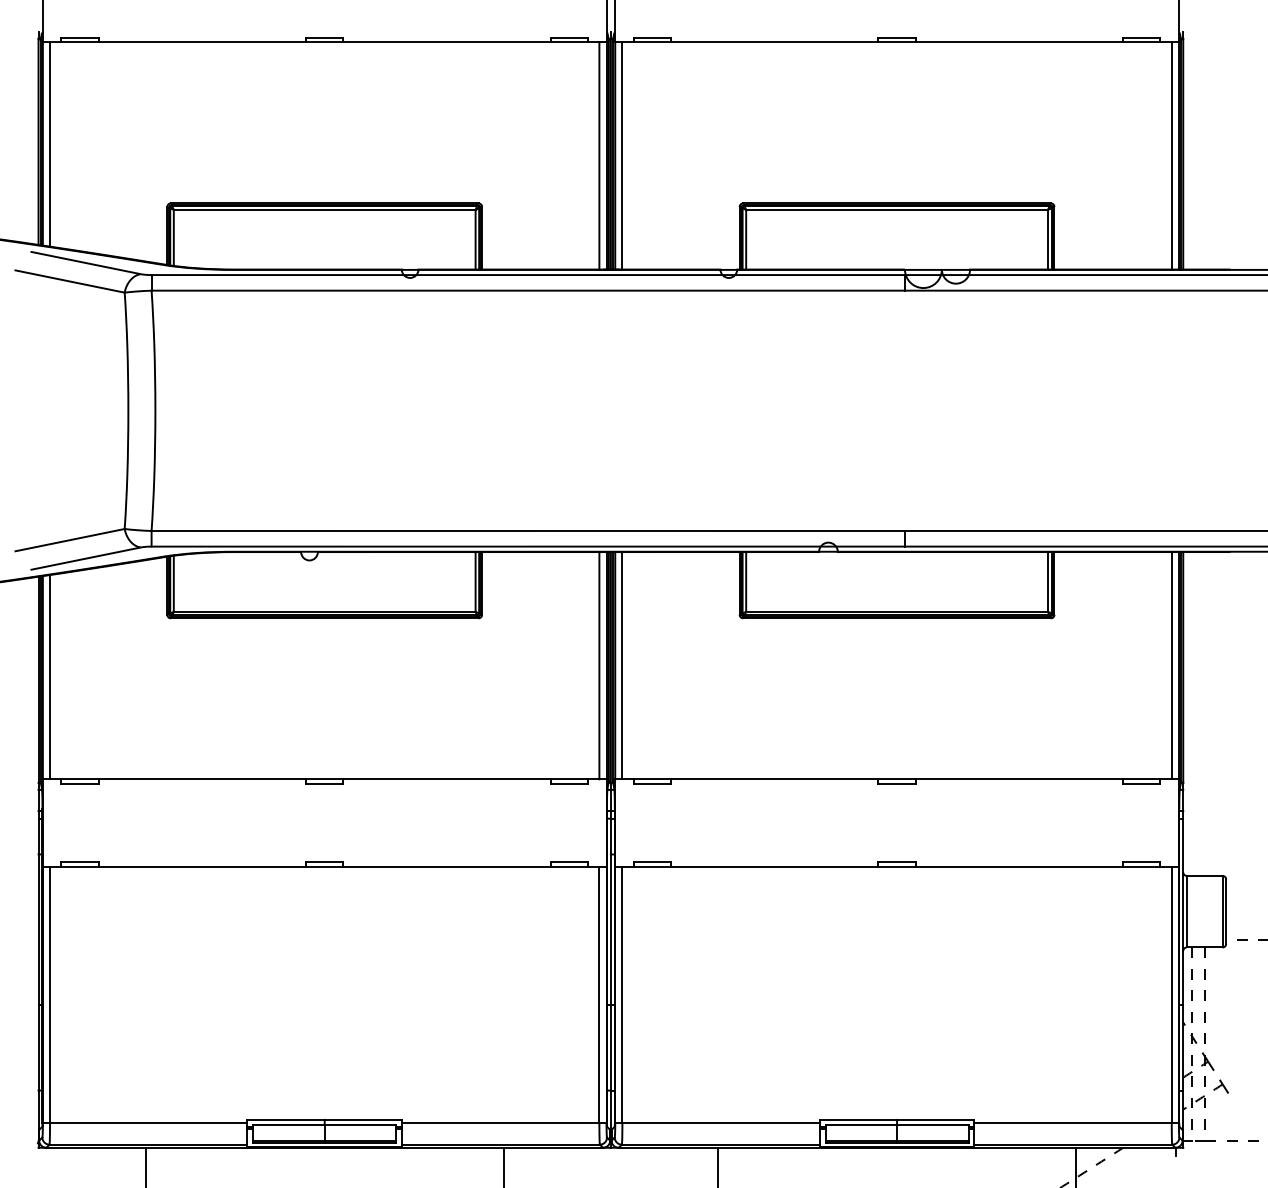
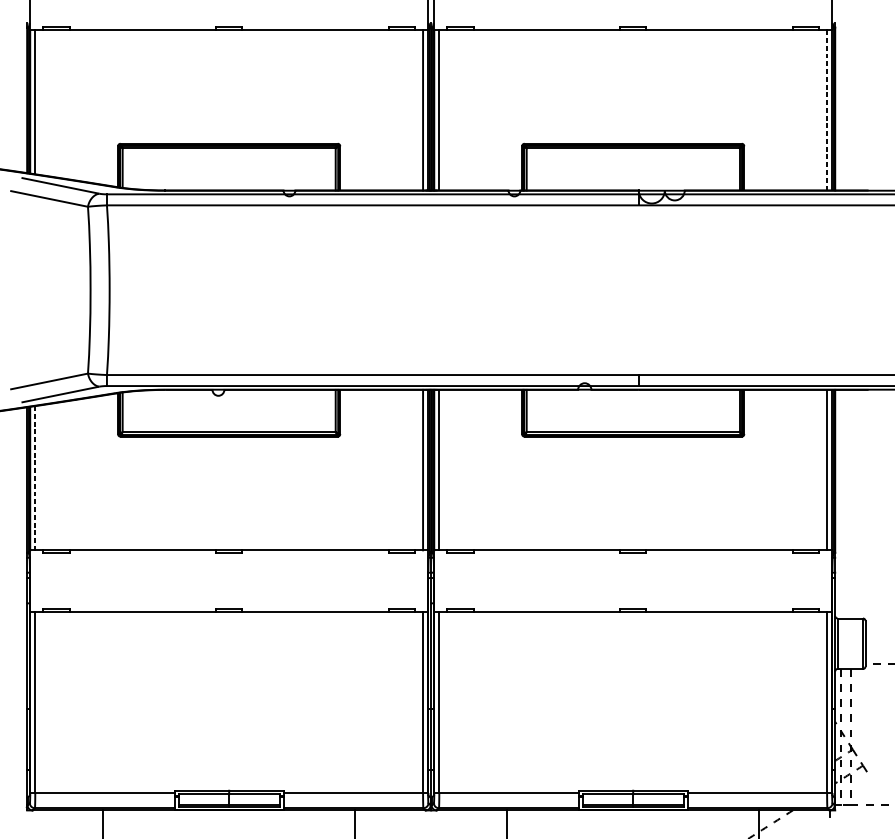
line: (1171, 156) -> (826, 110), solid -> dashed
line: (50, 677) -> (35, 478), solid -> dashed

